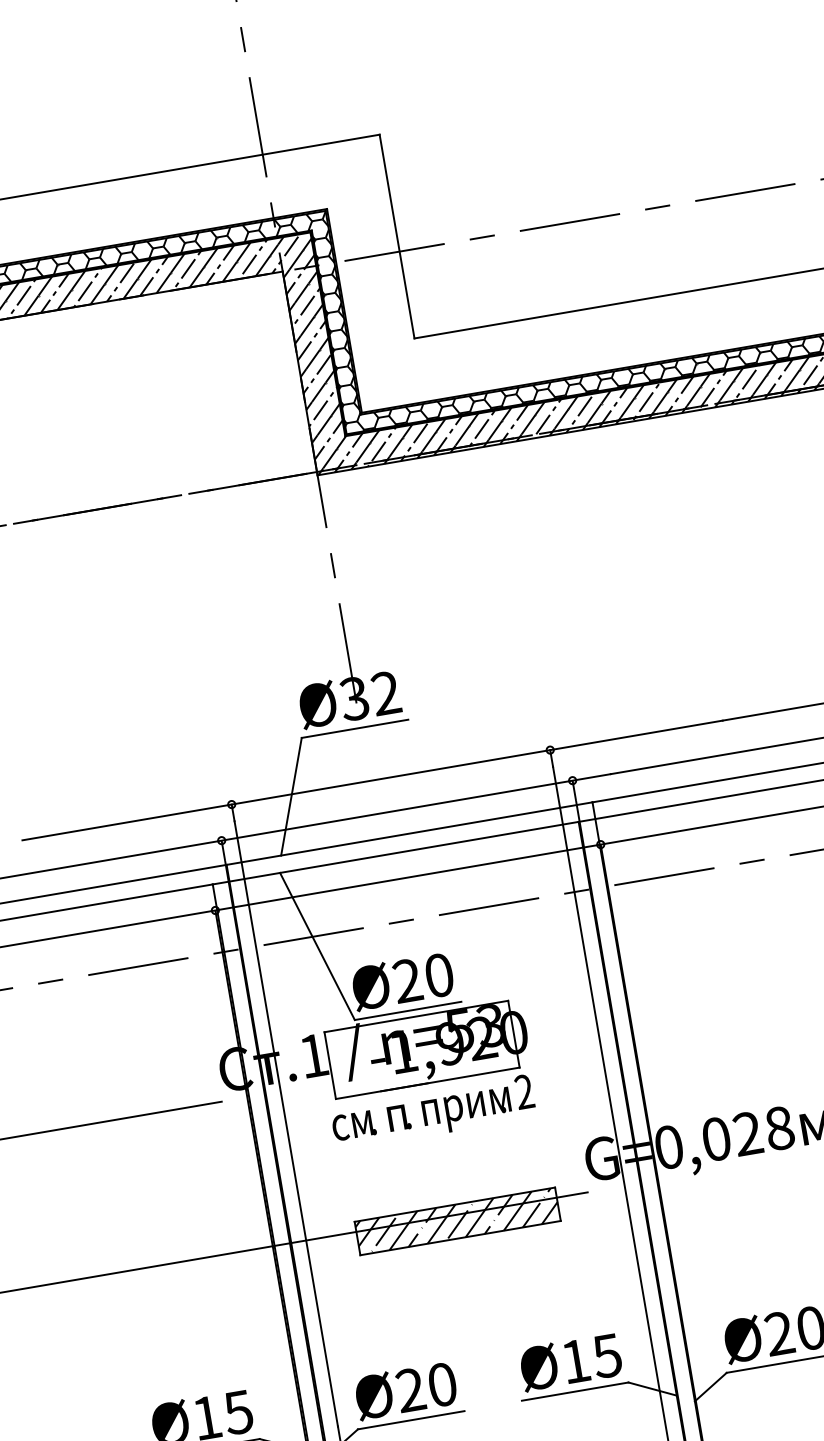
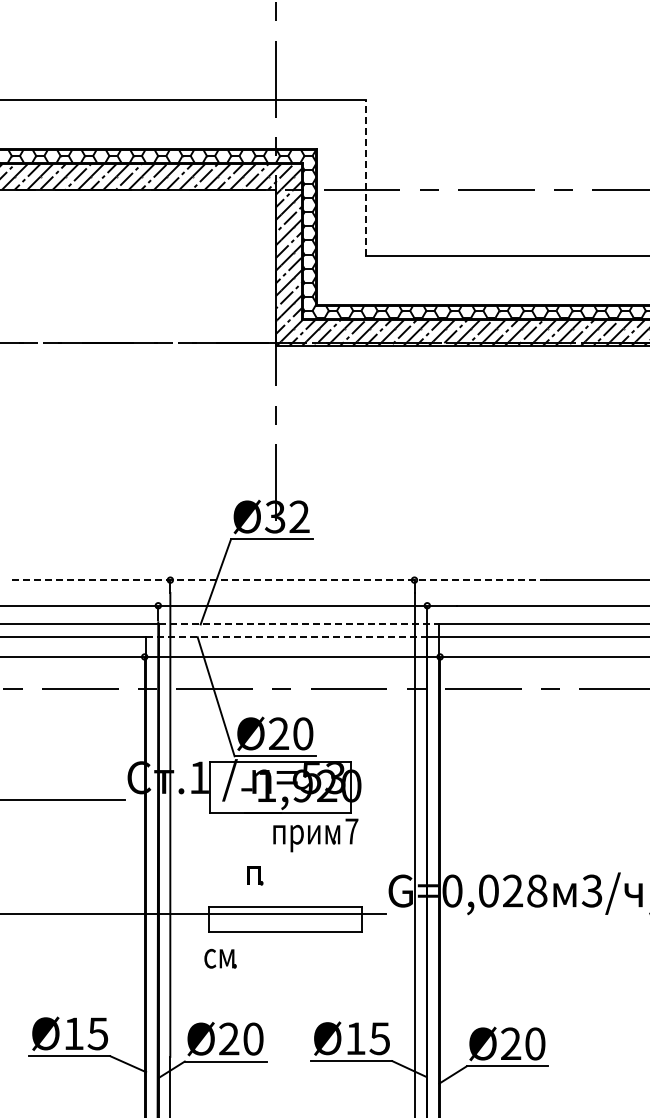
line: (396, 235) -> (365, 177), solid -> dashed
line: (371, 781) -> (277, 580), solid -> dashed
line: (410, 833) -> (299, 624), solid -> dashed
line: (396, 853) -> (286, 637), solid -> dashed
text: (524, 1092) -> (351, 831), 2 -> 7
text: (399, 1117) -> (255, 875), moved
text: (353, 1125) -> (220, 958), moved
hatch: (457, 1221) -> (285, 919), removed

